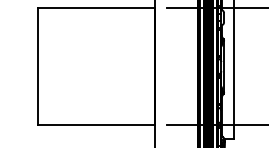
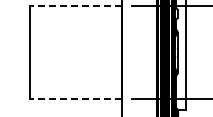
line: (95, 8) -> (75, 6), solid -> dashed
line: (95, 124) -> (75, 98), solid -> dashed

